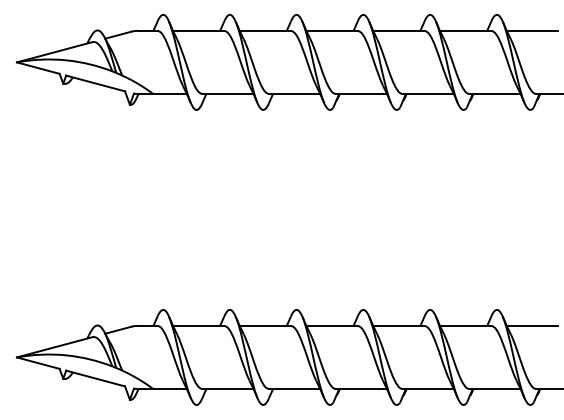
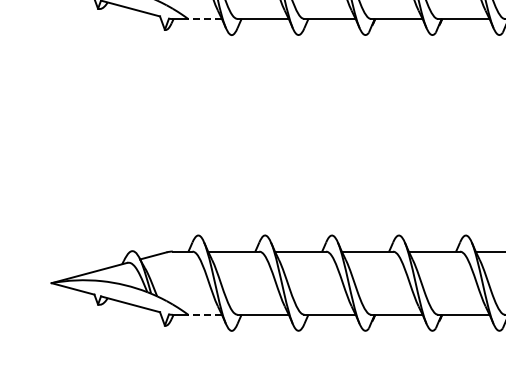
line: (170, 93) -> (205, 18), solid -> dashed
line: (170, 388) -> (205, 314), solid -> dashed

